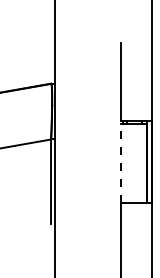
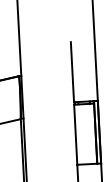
line: (121, 162) -> (75, 133), dashed -> solid

